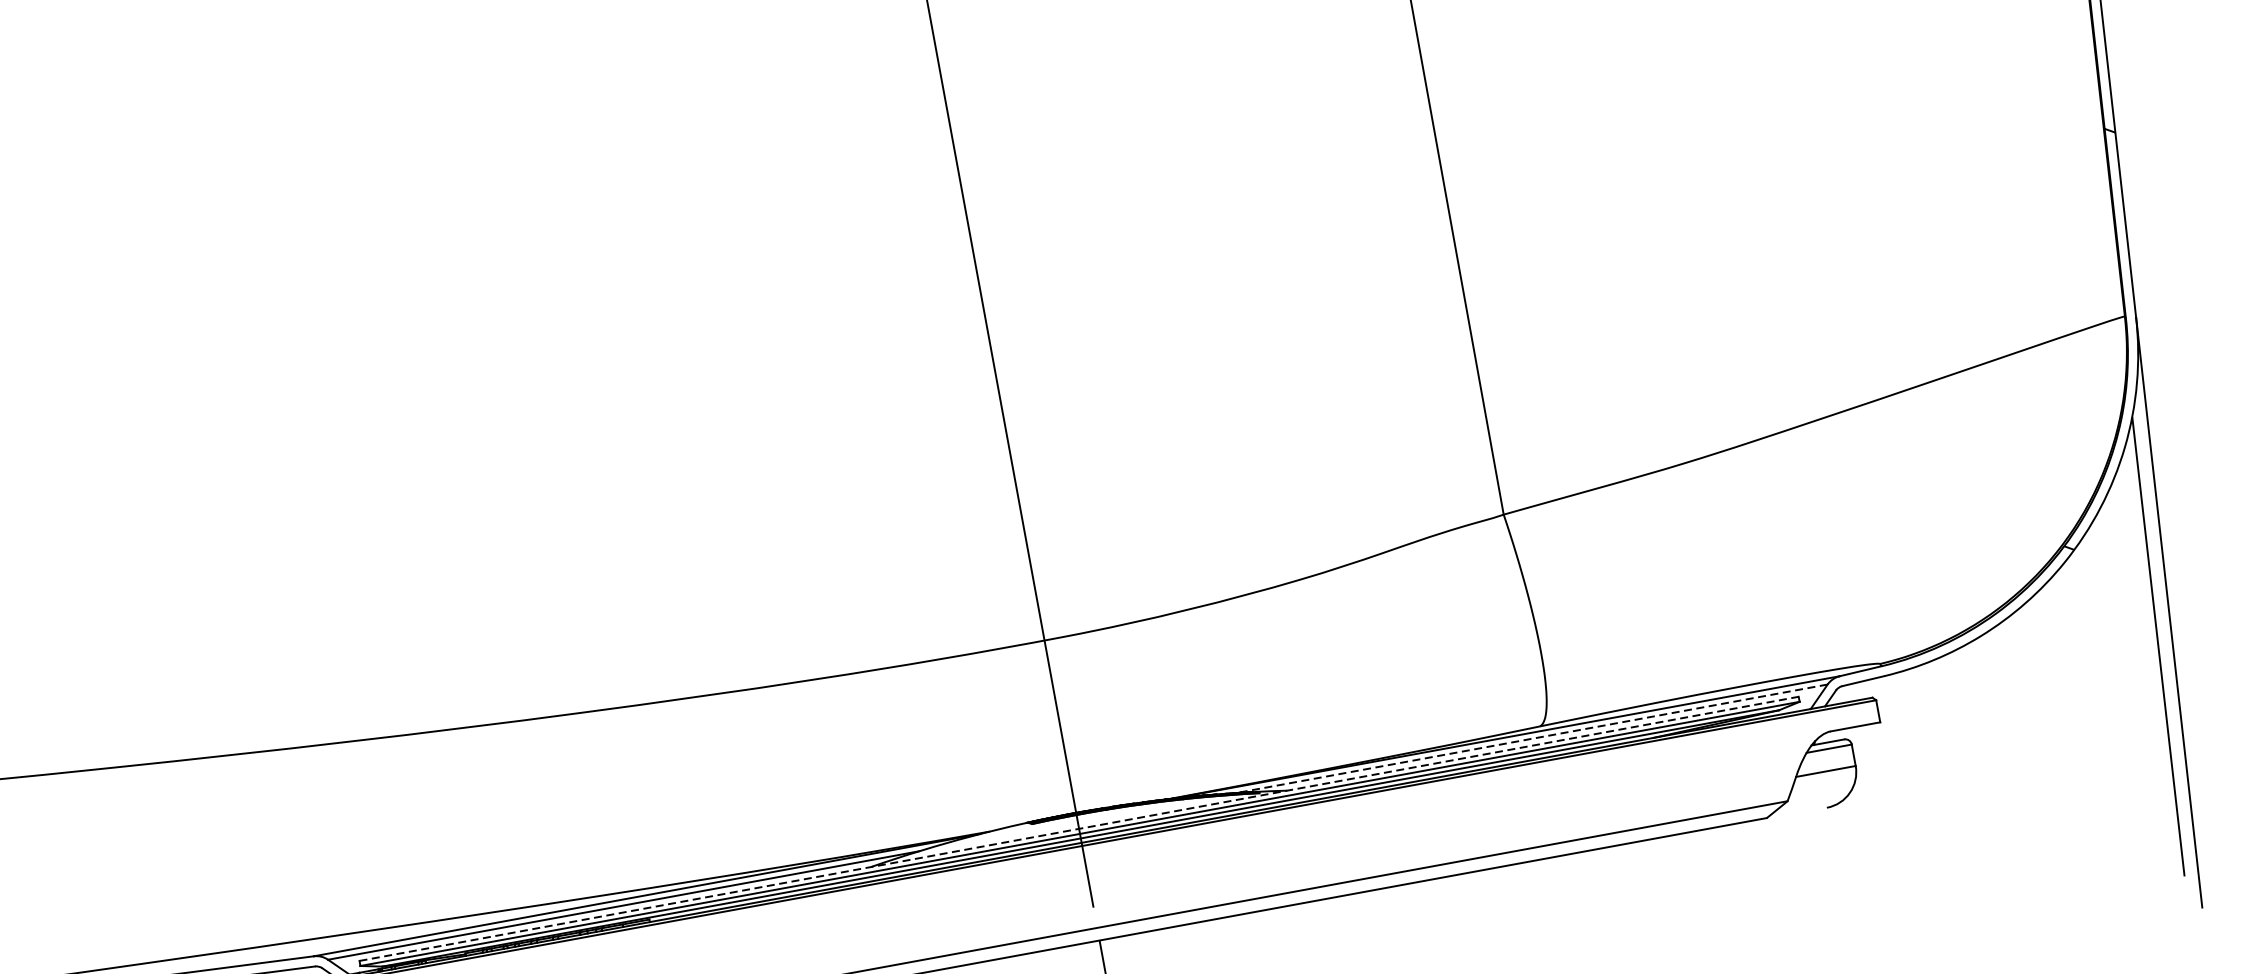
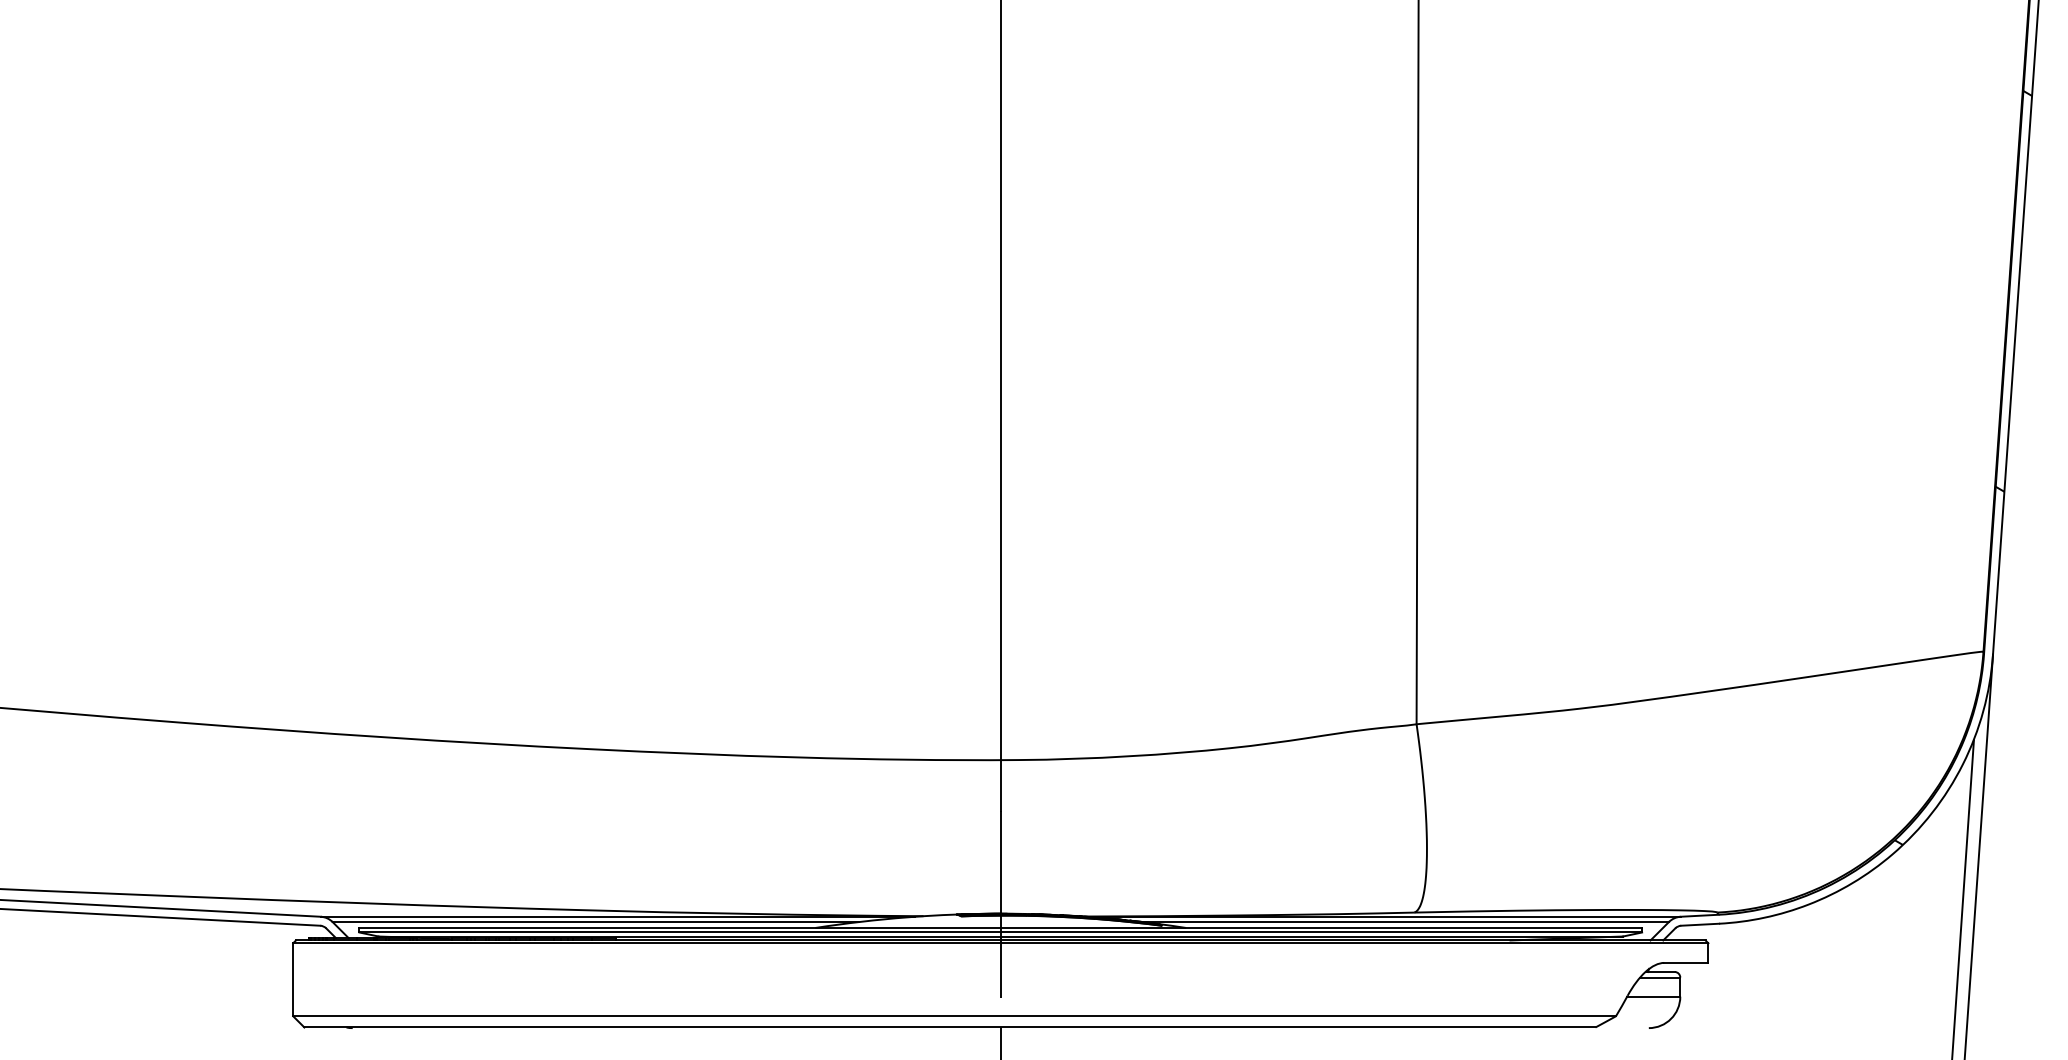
line: (1531, 738) -> (1405, 921), dashed -> solid
line: (1079, 828) -> (1001, 927), dashed -> solid

